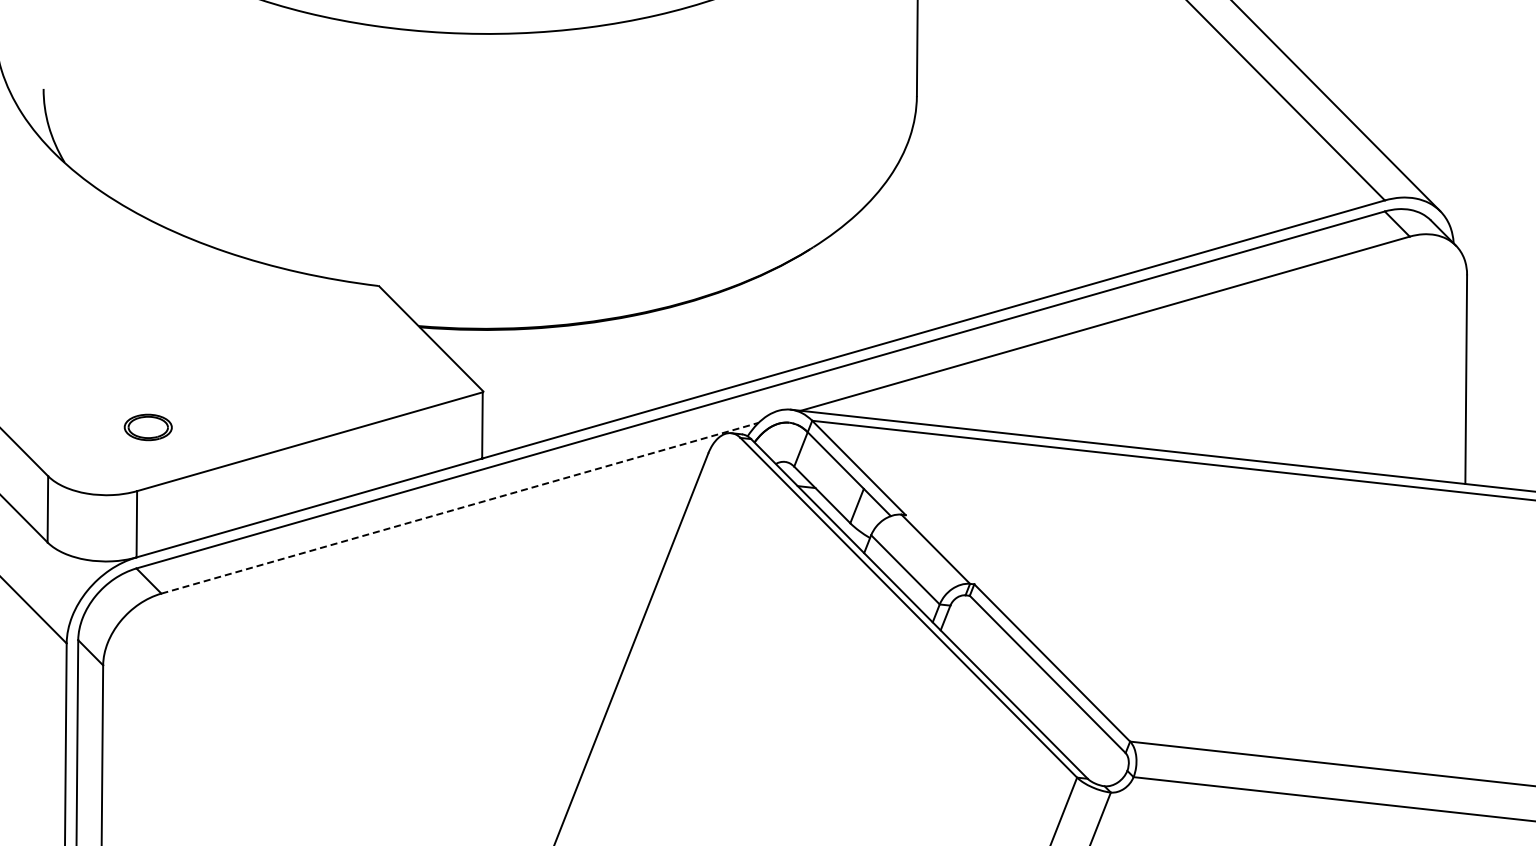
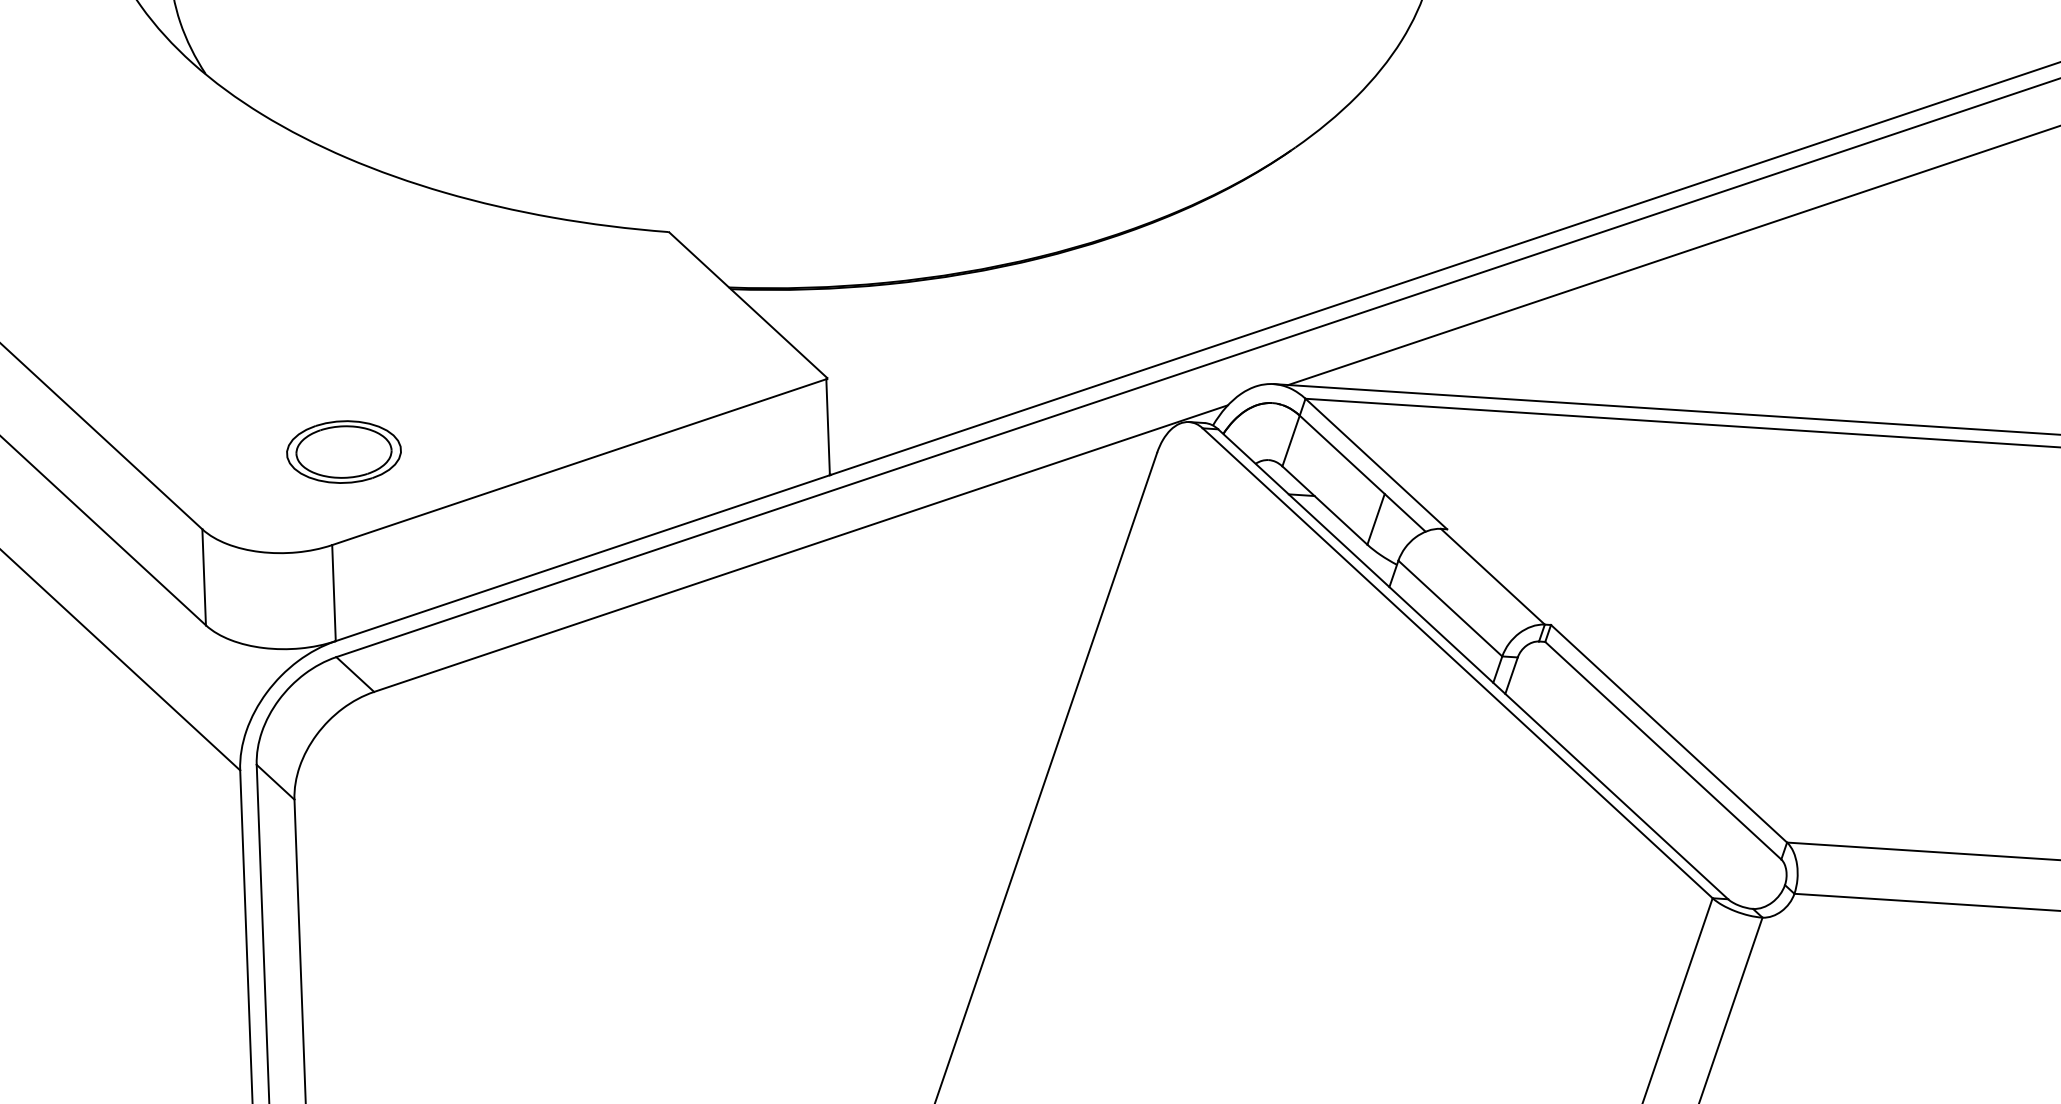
part: (148, 427) -> (344, 452), size x1.67
line: (460, 508) -> (801, 548), dashed -> solid

